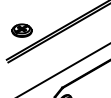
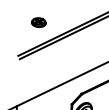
part: (21, 30) -> (38, 22), size x0.6

